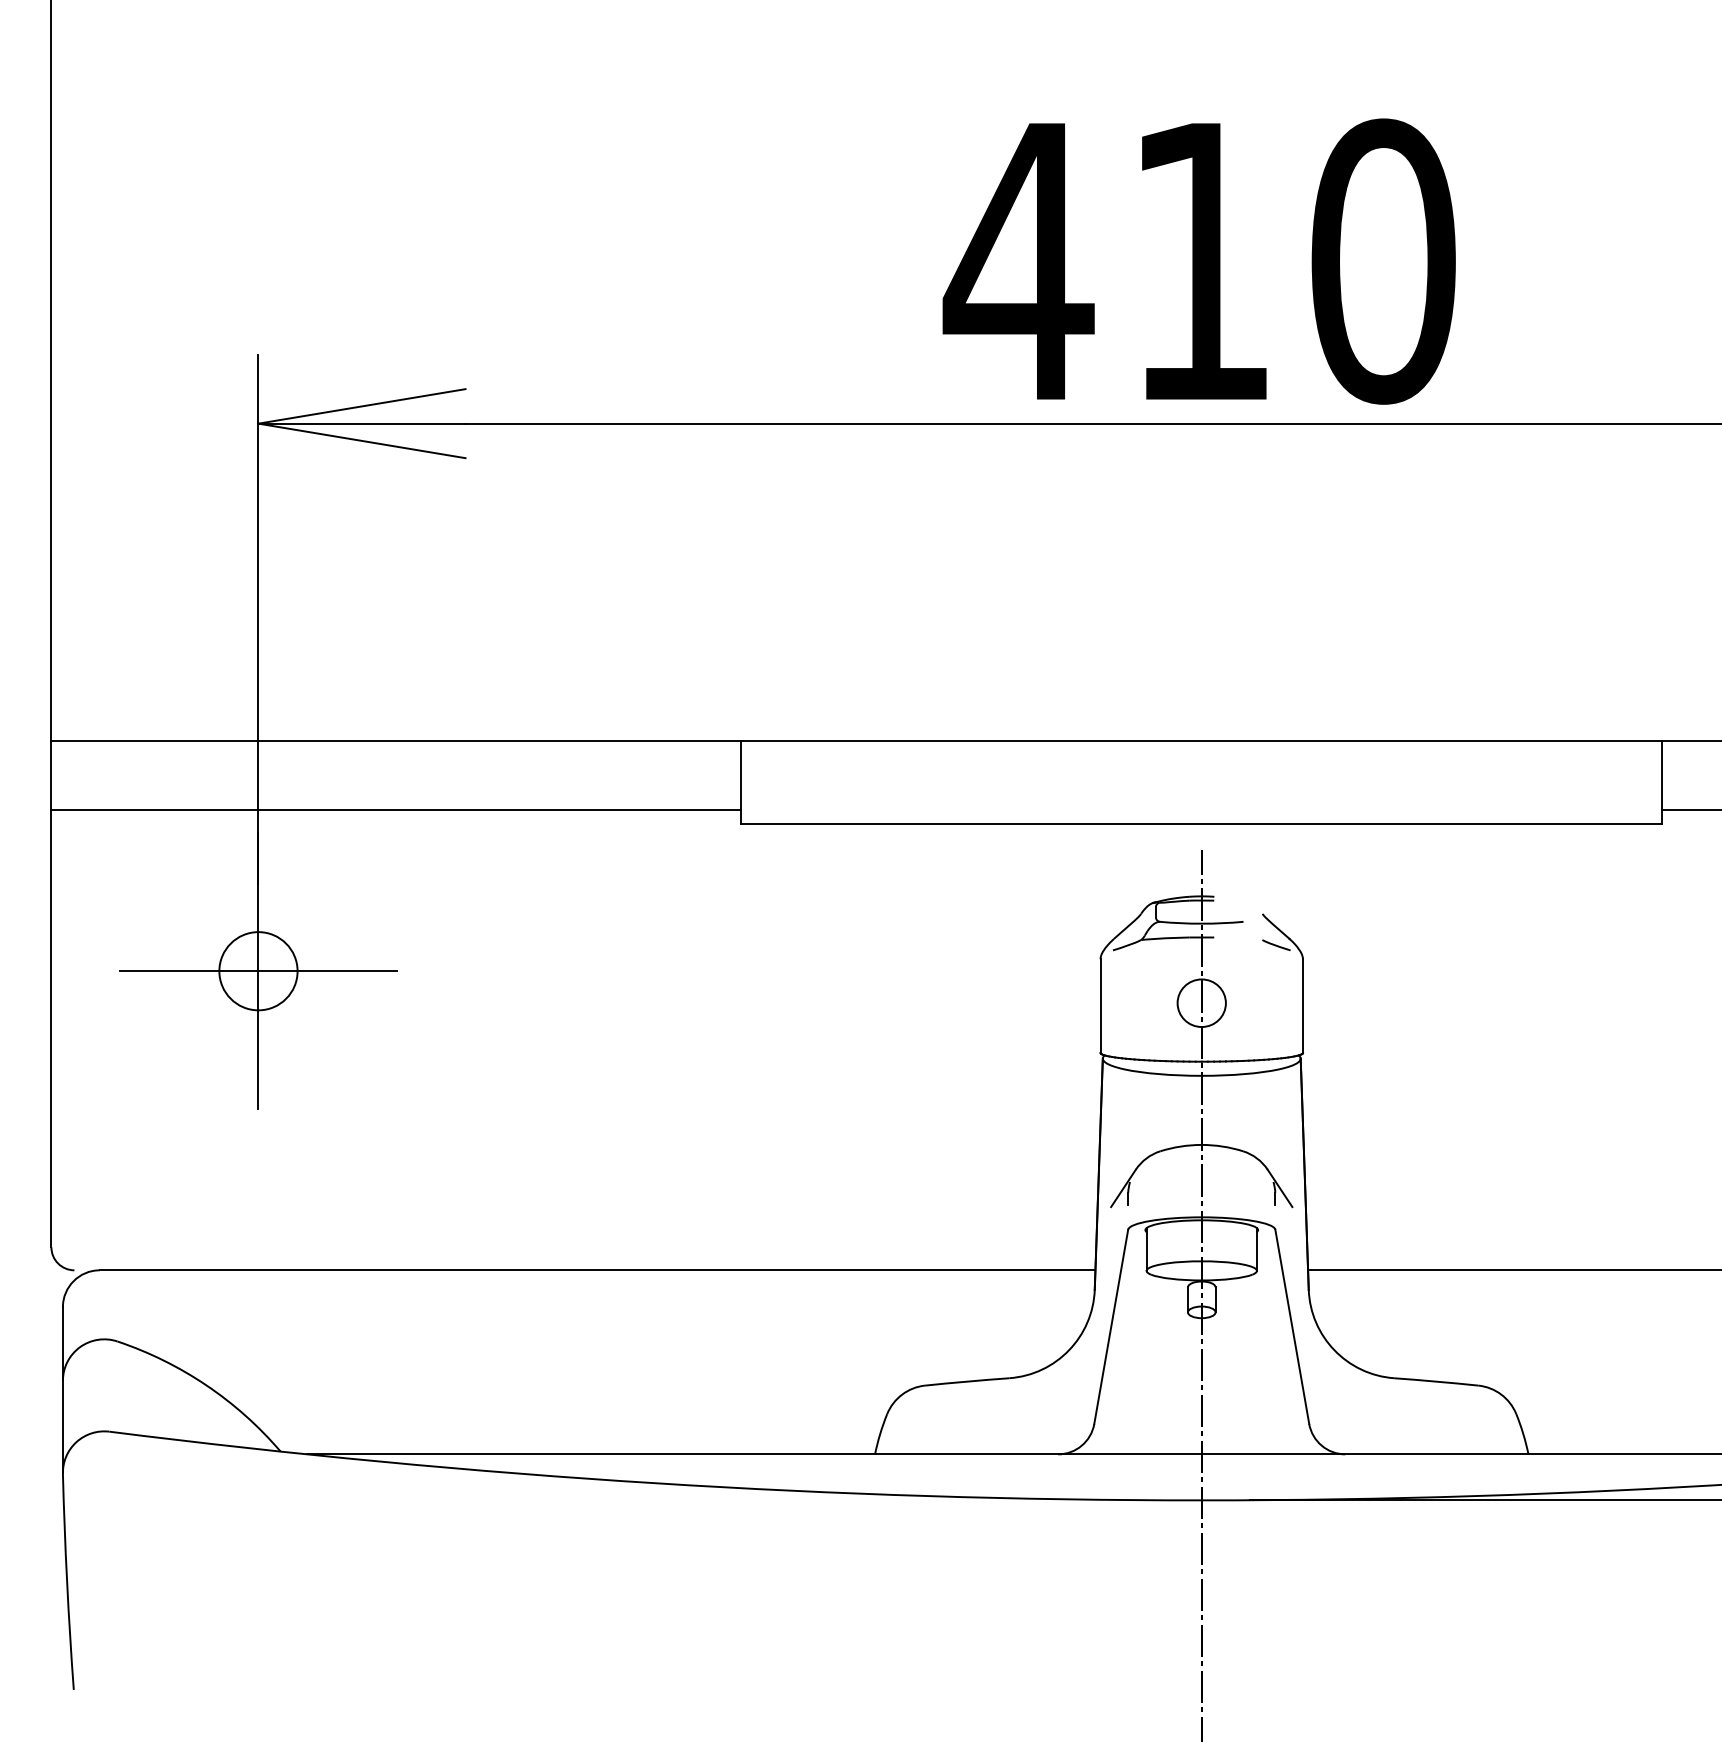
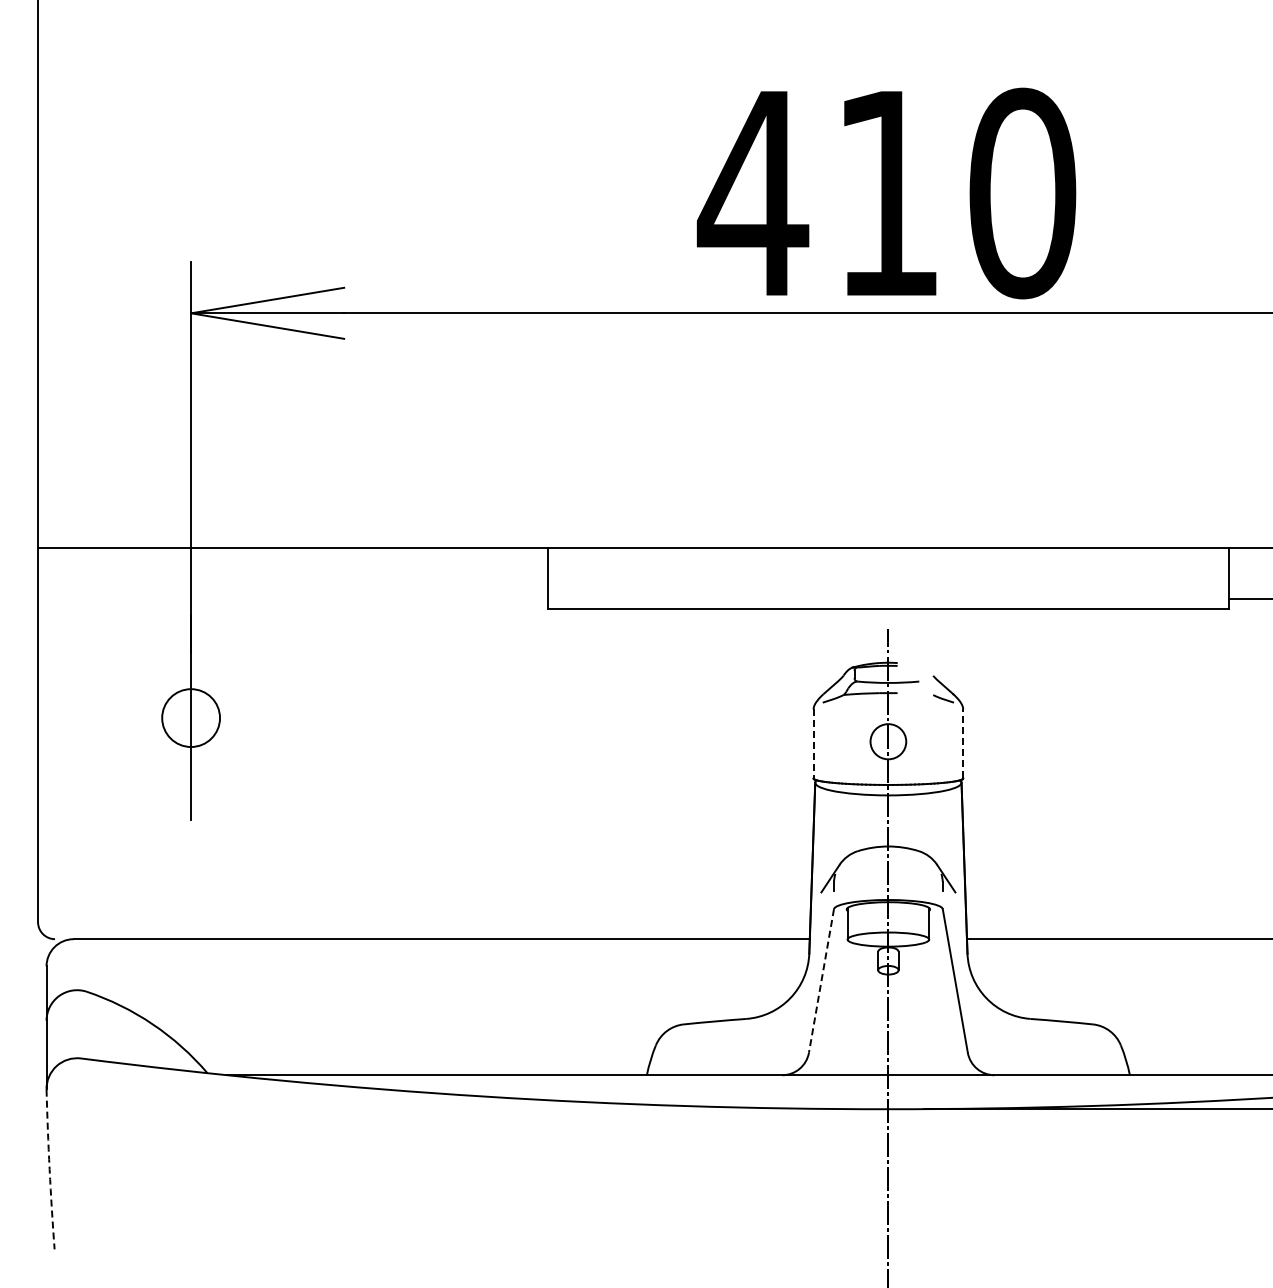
line: (395, 810) -> (292, 599), removed
line: (259, 971) -> (191, 718), removed
line: (1100, 1005) -> (813, 743), solid -> dashed
line: (1303, 1005) -> (963, 743), solid -> dashed
line: (1111, 1326) -> (821, 980), solid -> dashed
arc: (66, 1581) -> (49, 1169), solid -> dashed

